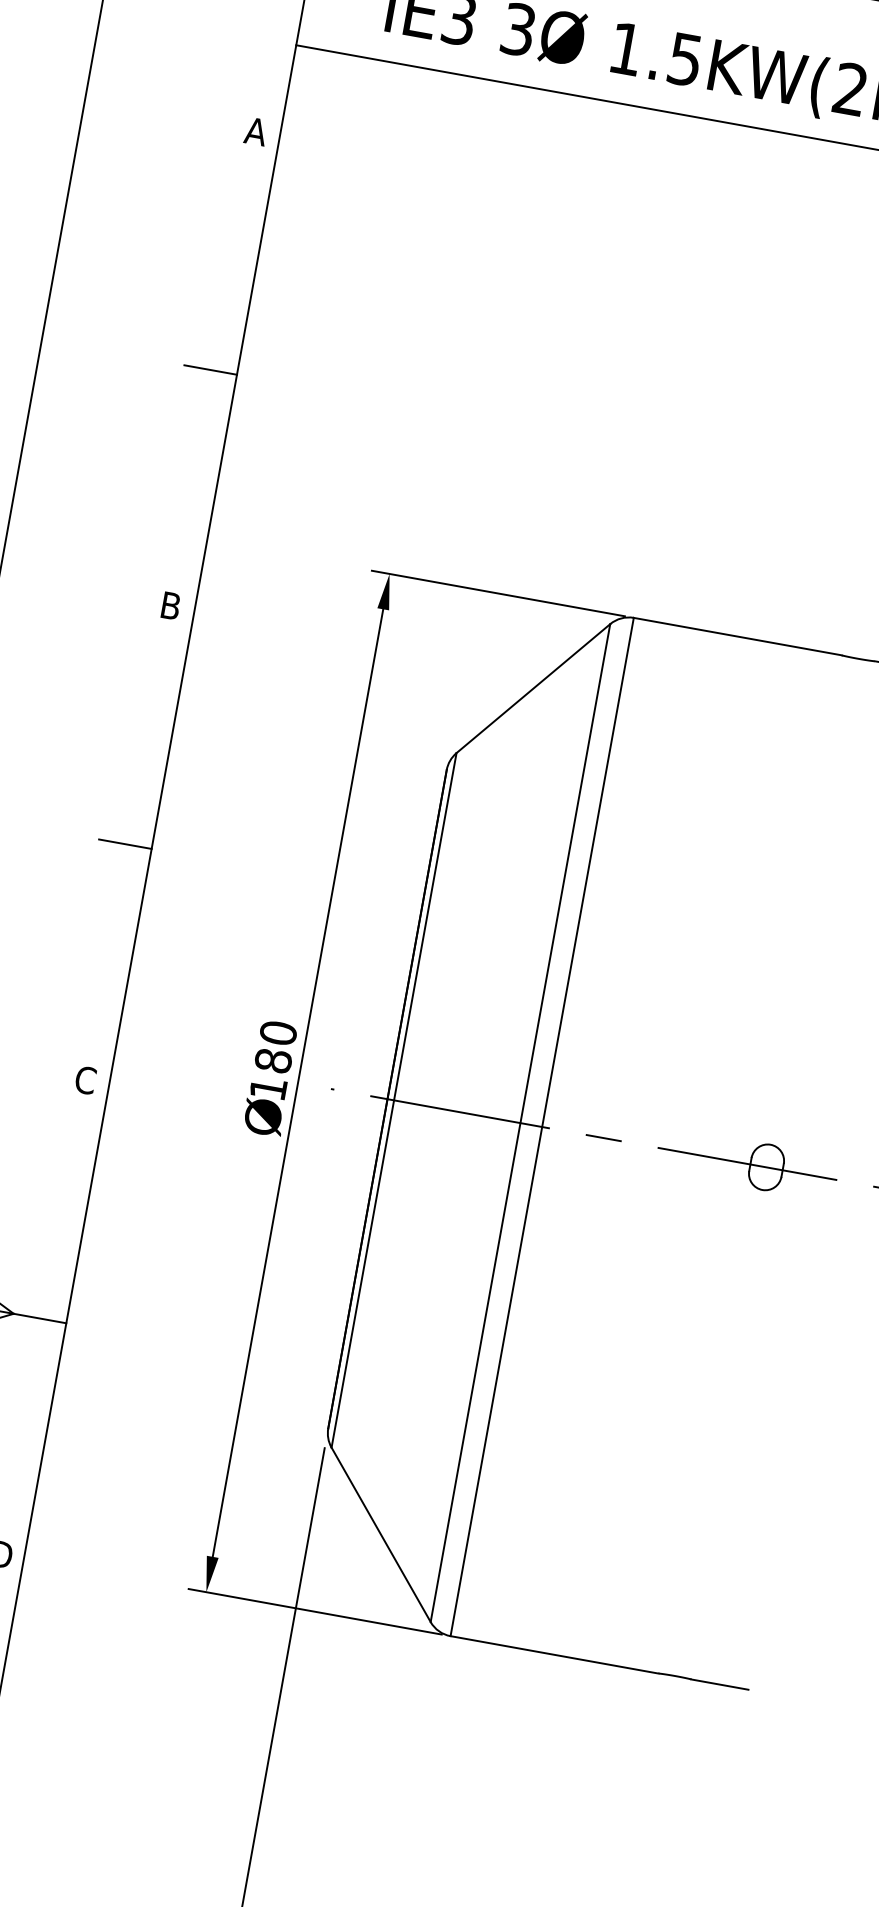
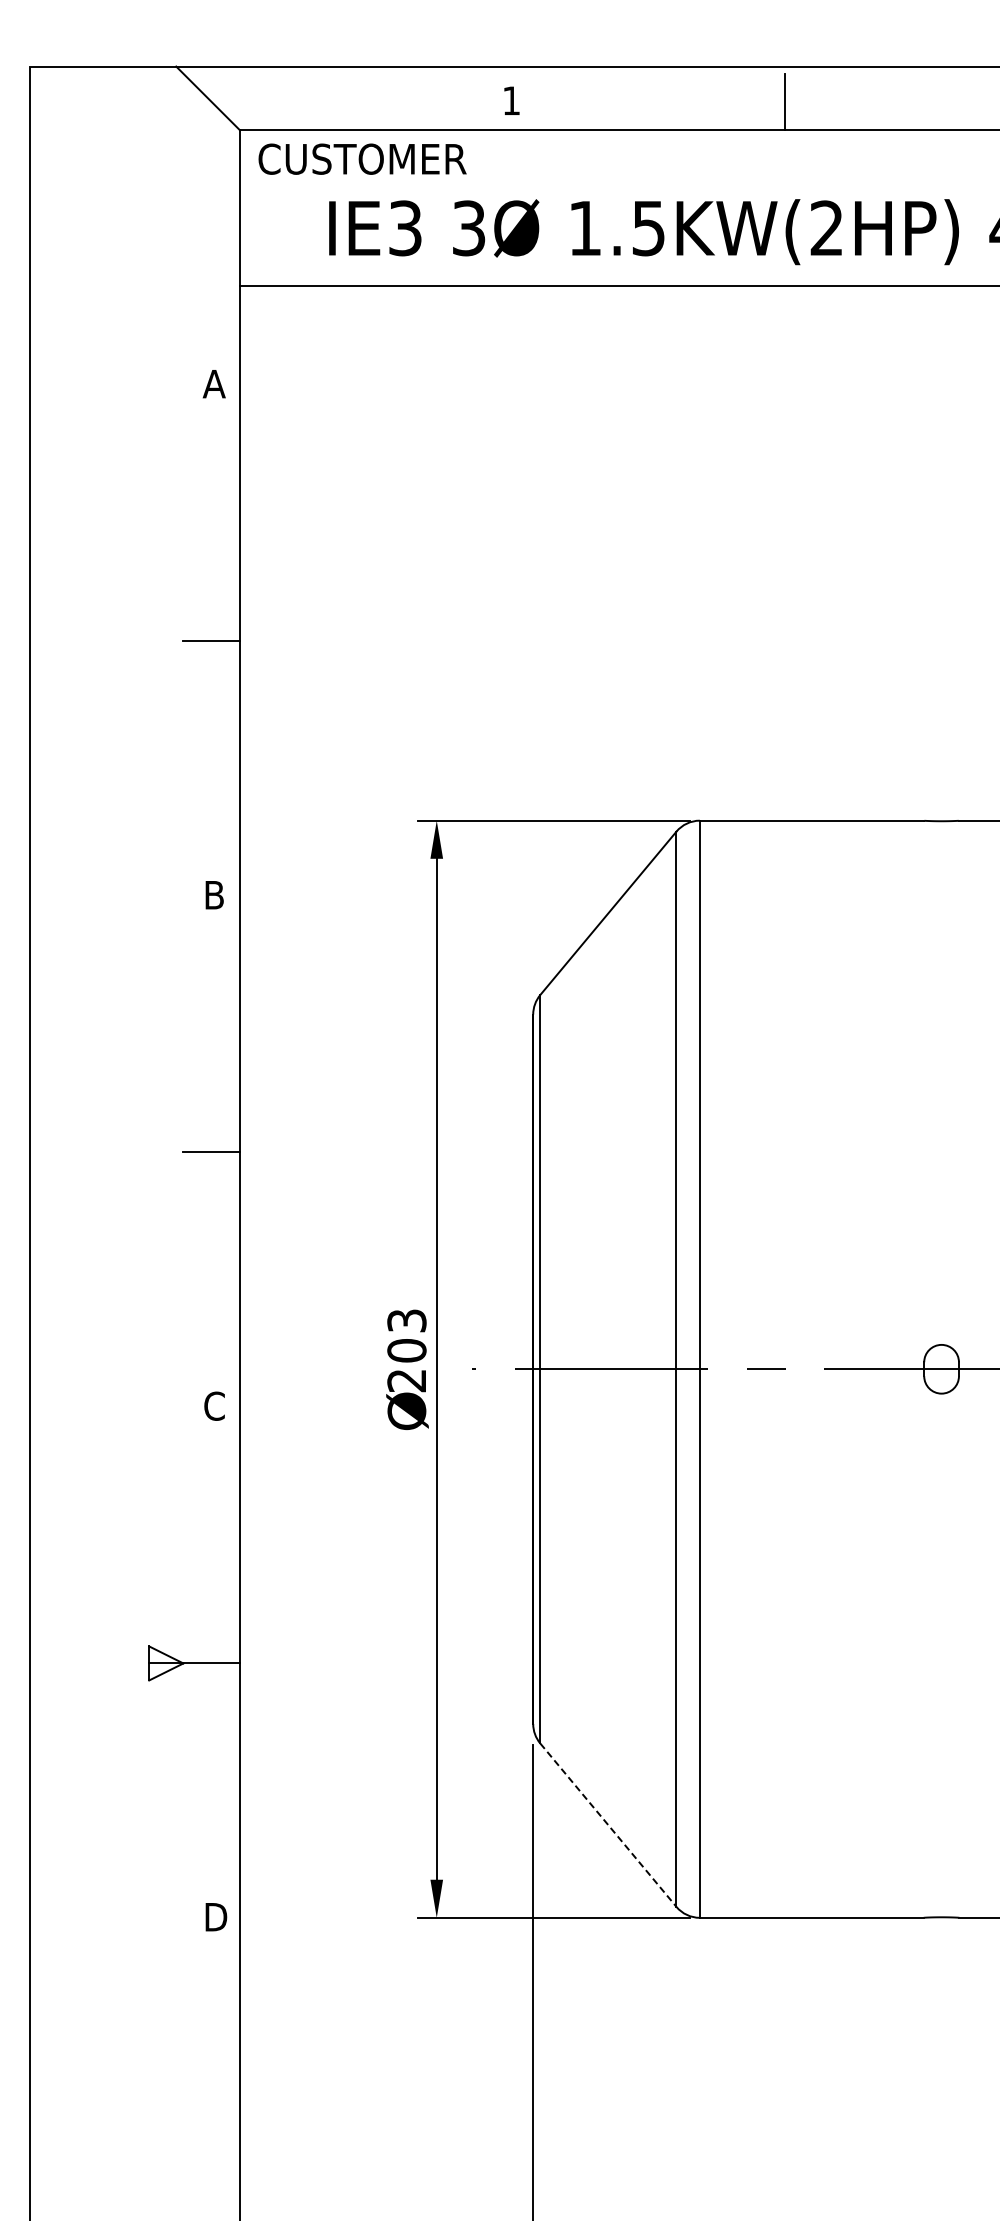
text: (273, 1060) -> (406, 1350), 180 -> 203
line: (381, 1535) -> (608, 1825), solid -> dashed

